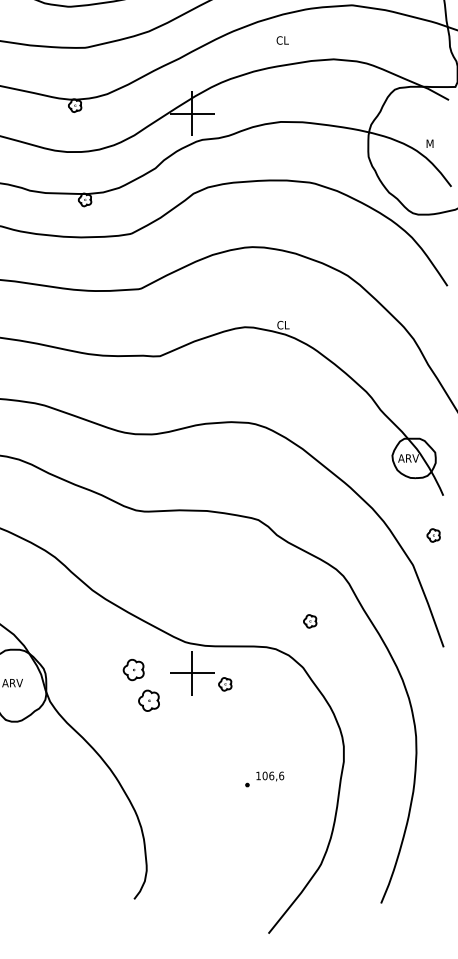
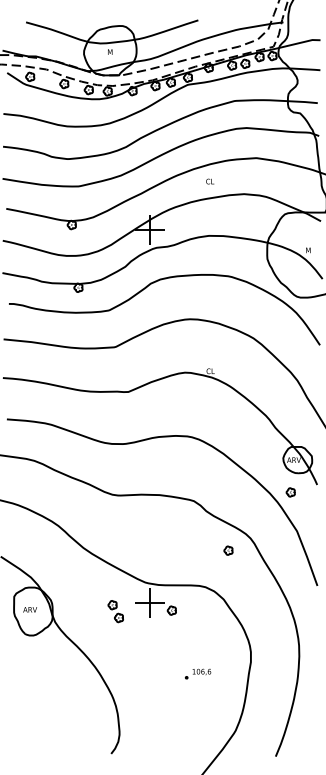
part: (433, 535) -> (290, 492), moved
part: (310, 621) -> (228, 550), moved
part: (140, 685) -> (115, 611), size x0.62

